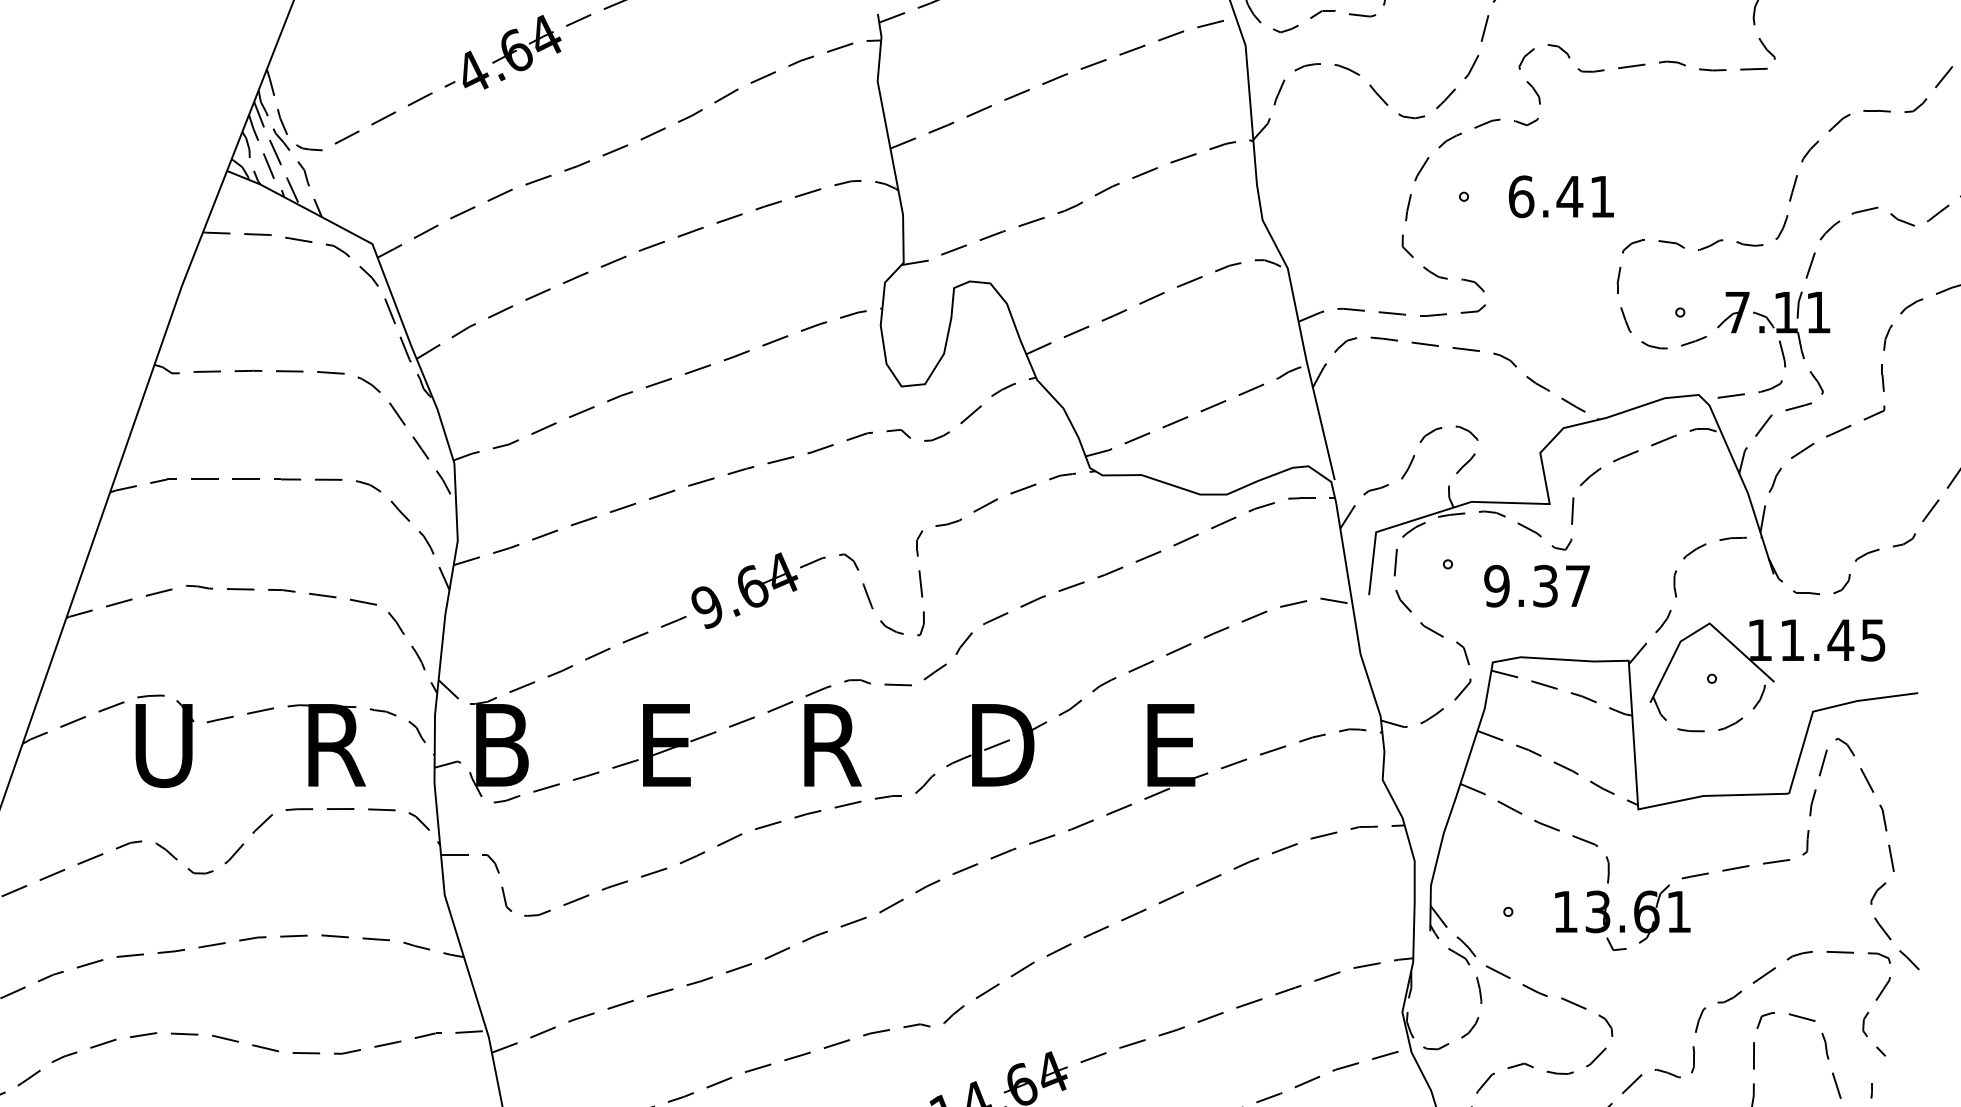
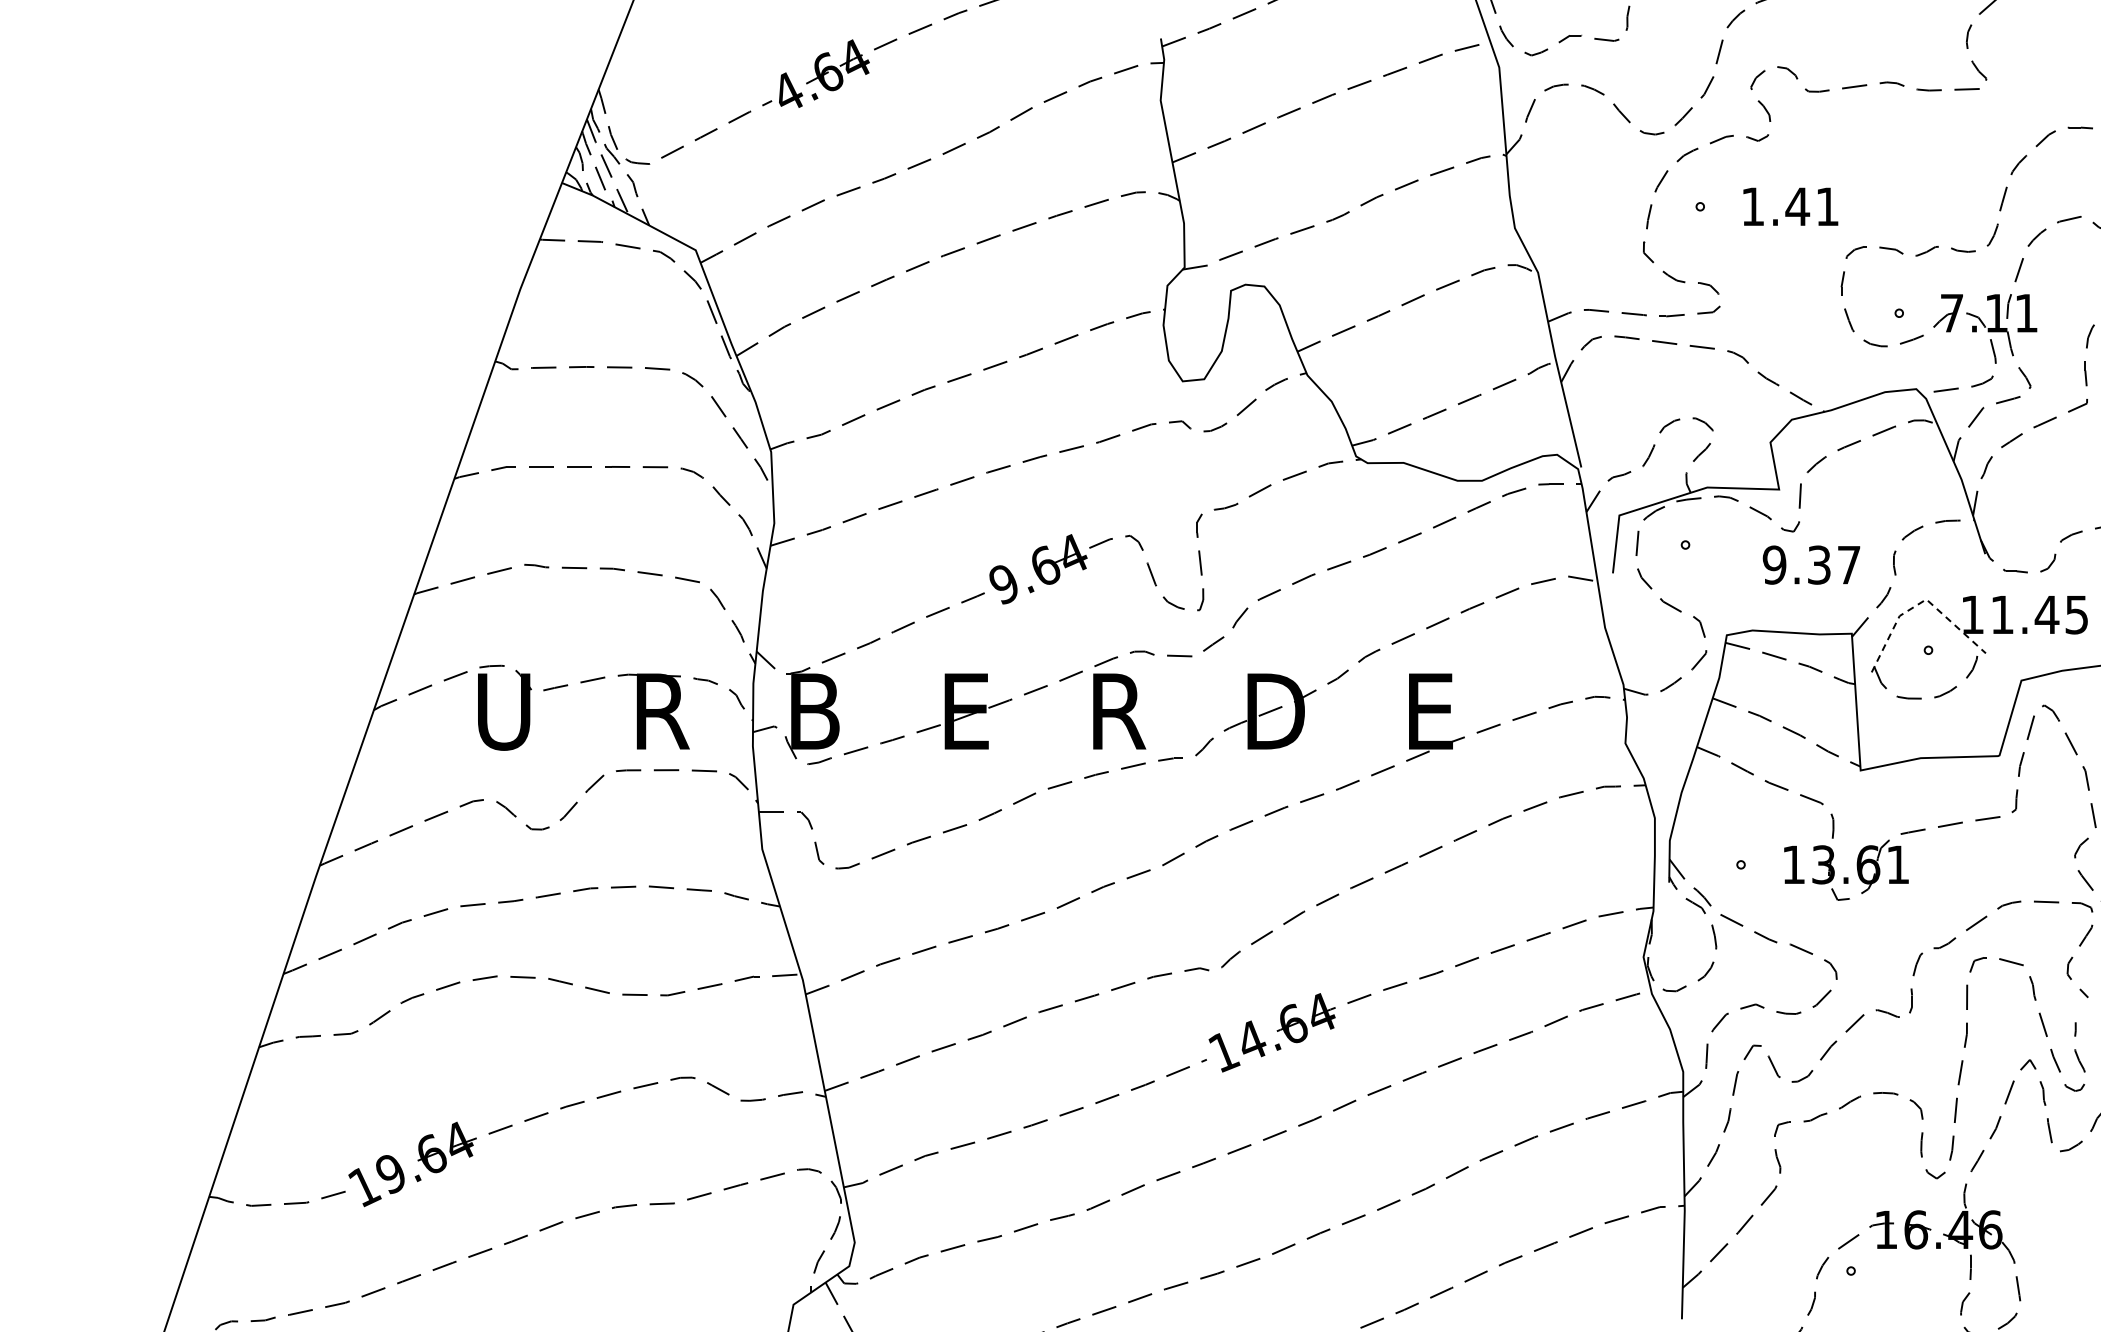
text: (1521, 196) -> (1753, 206), 6.41 -> 1.41
text: (1537, 585) -> (1811, 564), moved
line: (1703, 627) -> (1920, 603), solid -> dashed

